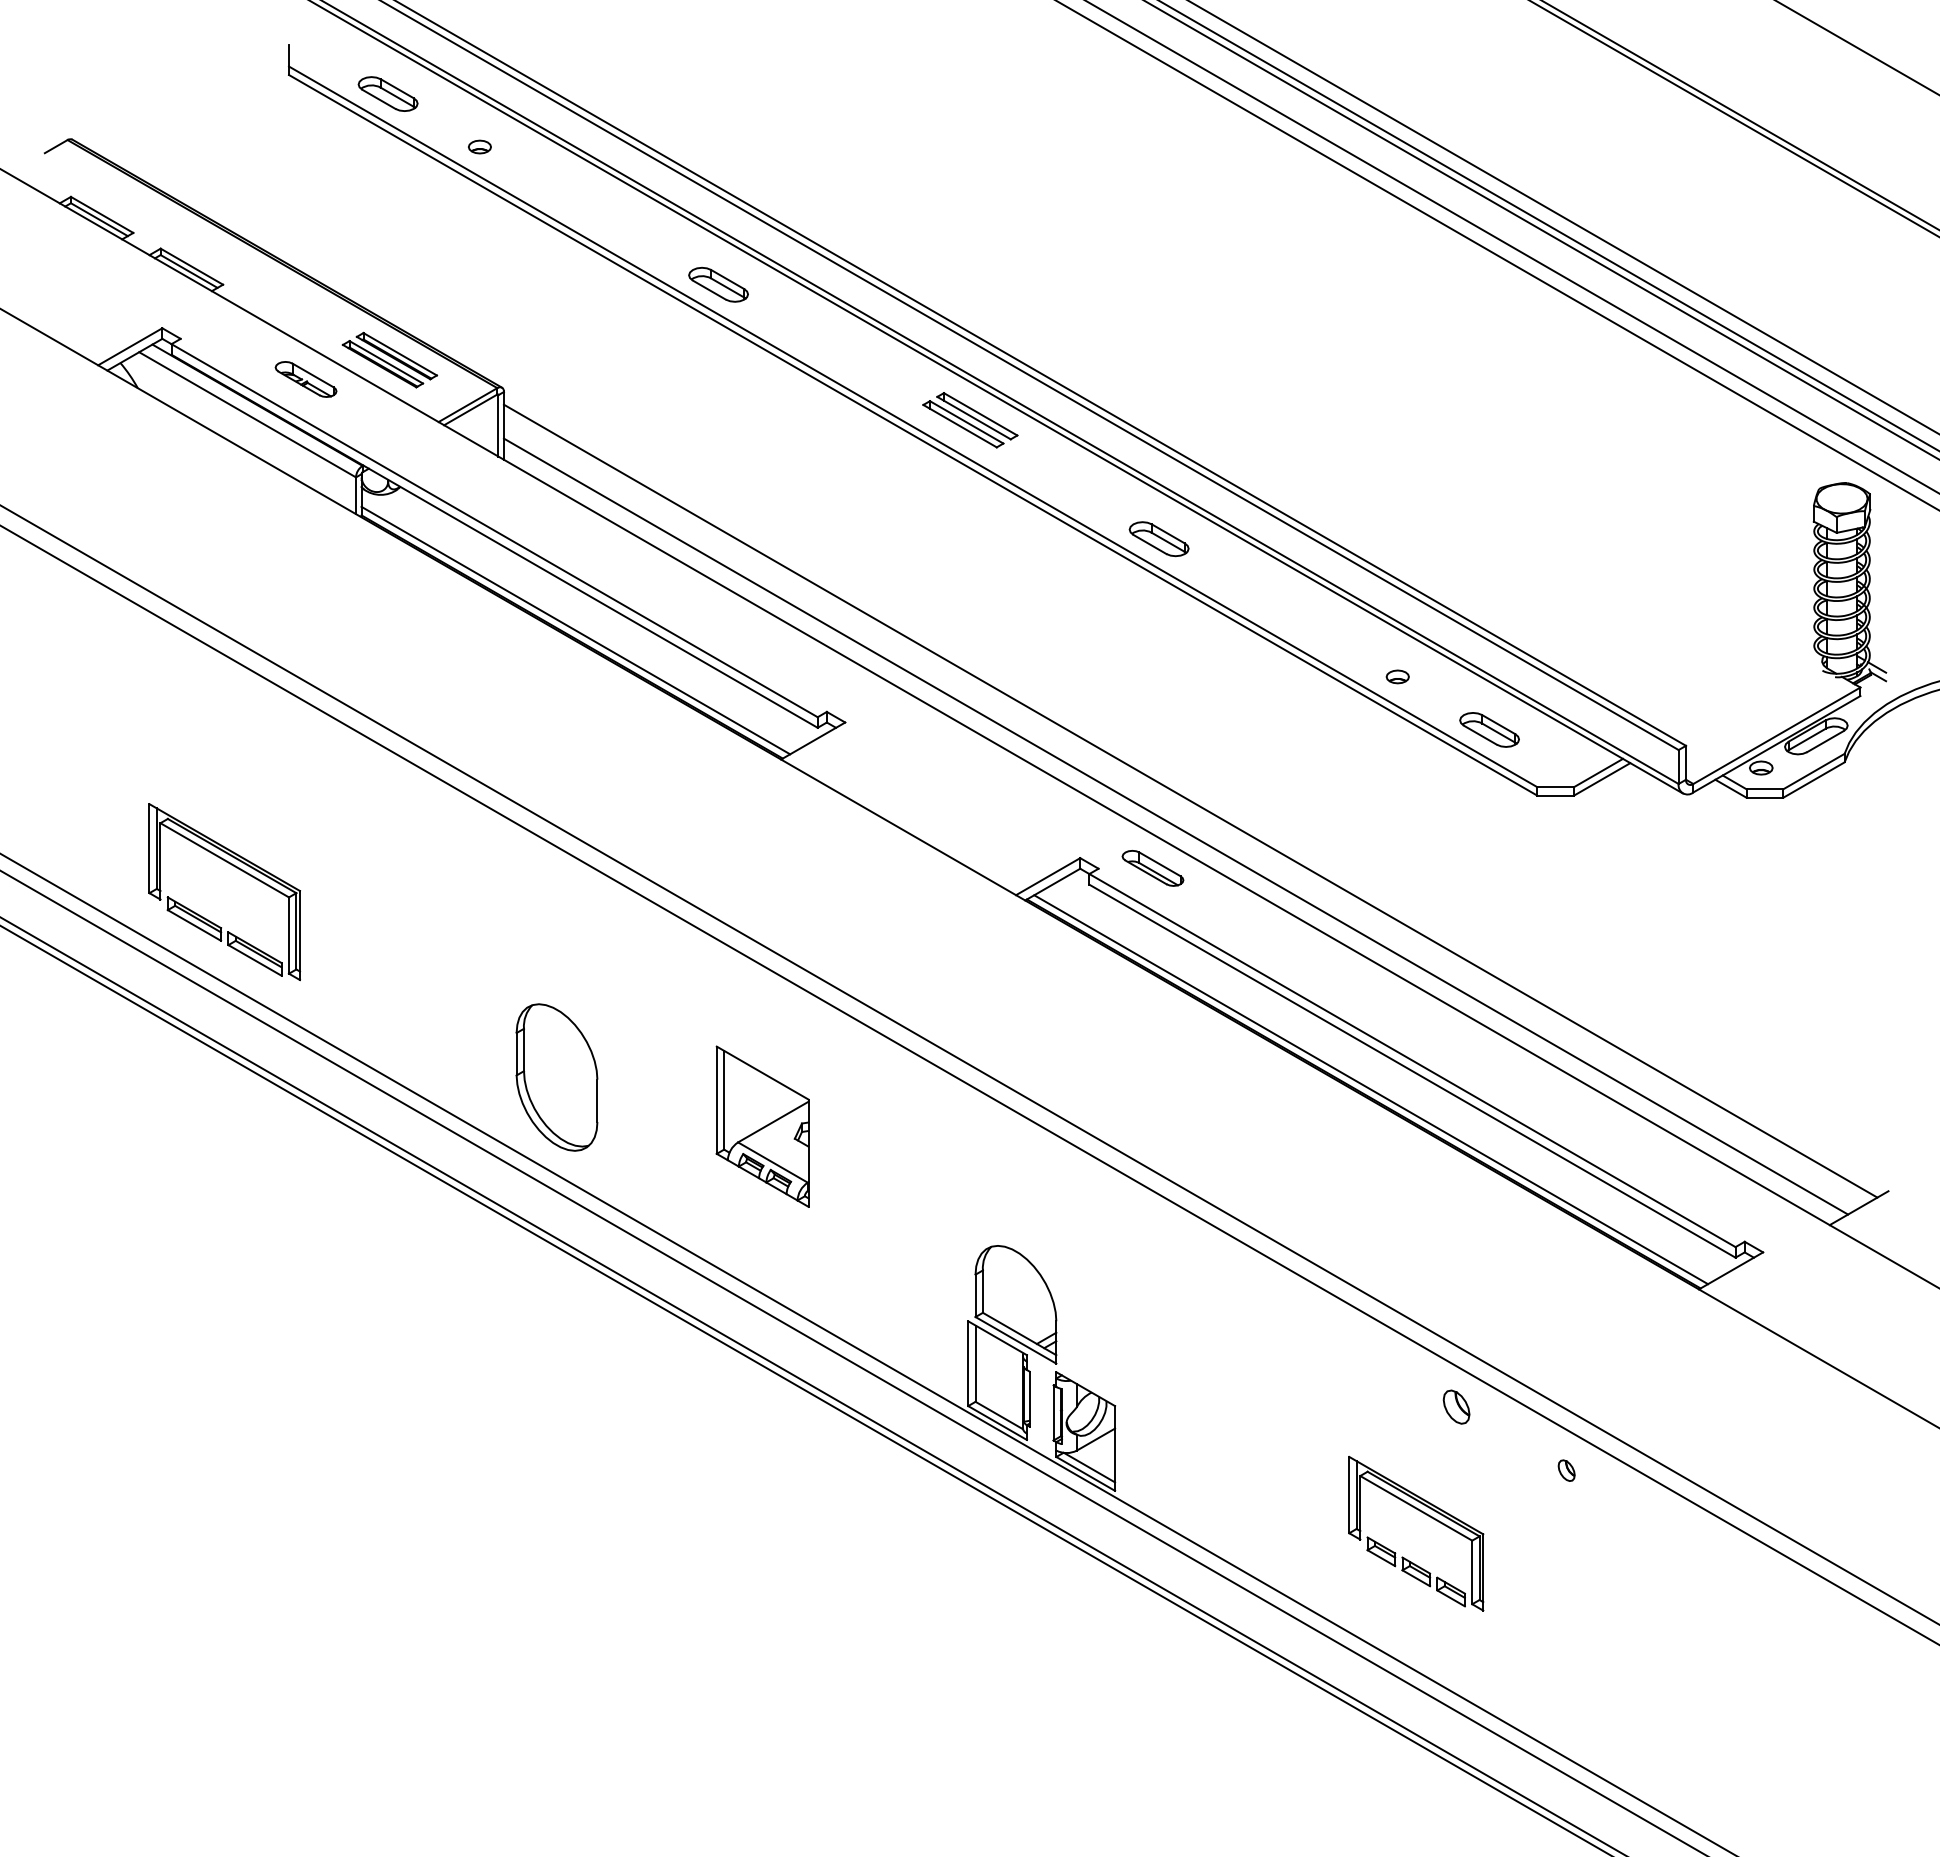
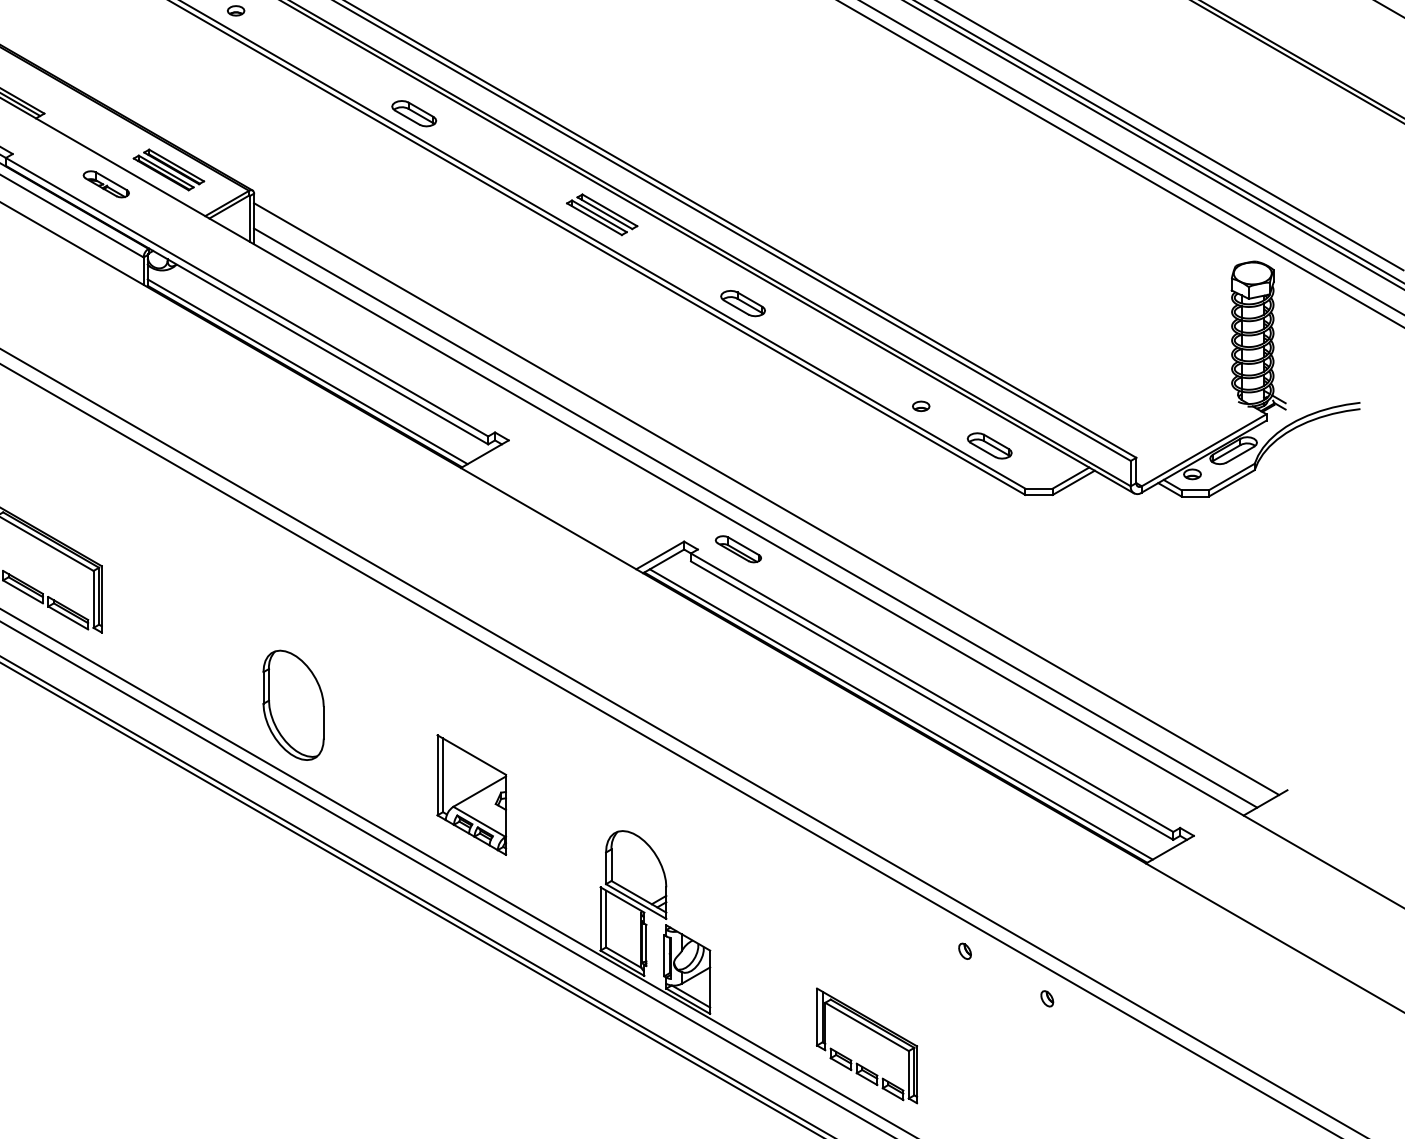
part: (762, 1126) -> (471, 794), moved
part: (1456, 1406) -> (965, 950), size x0.62
part: (1426, 1515) -> (874, 1032), moved

